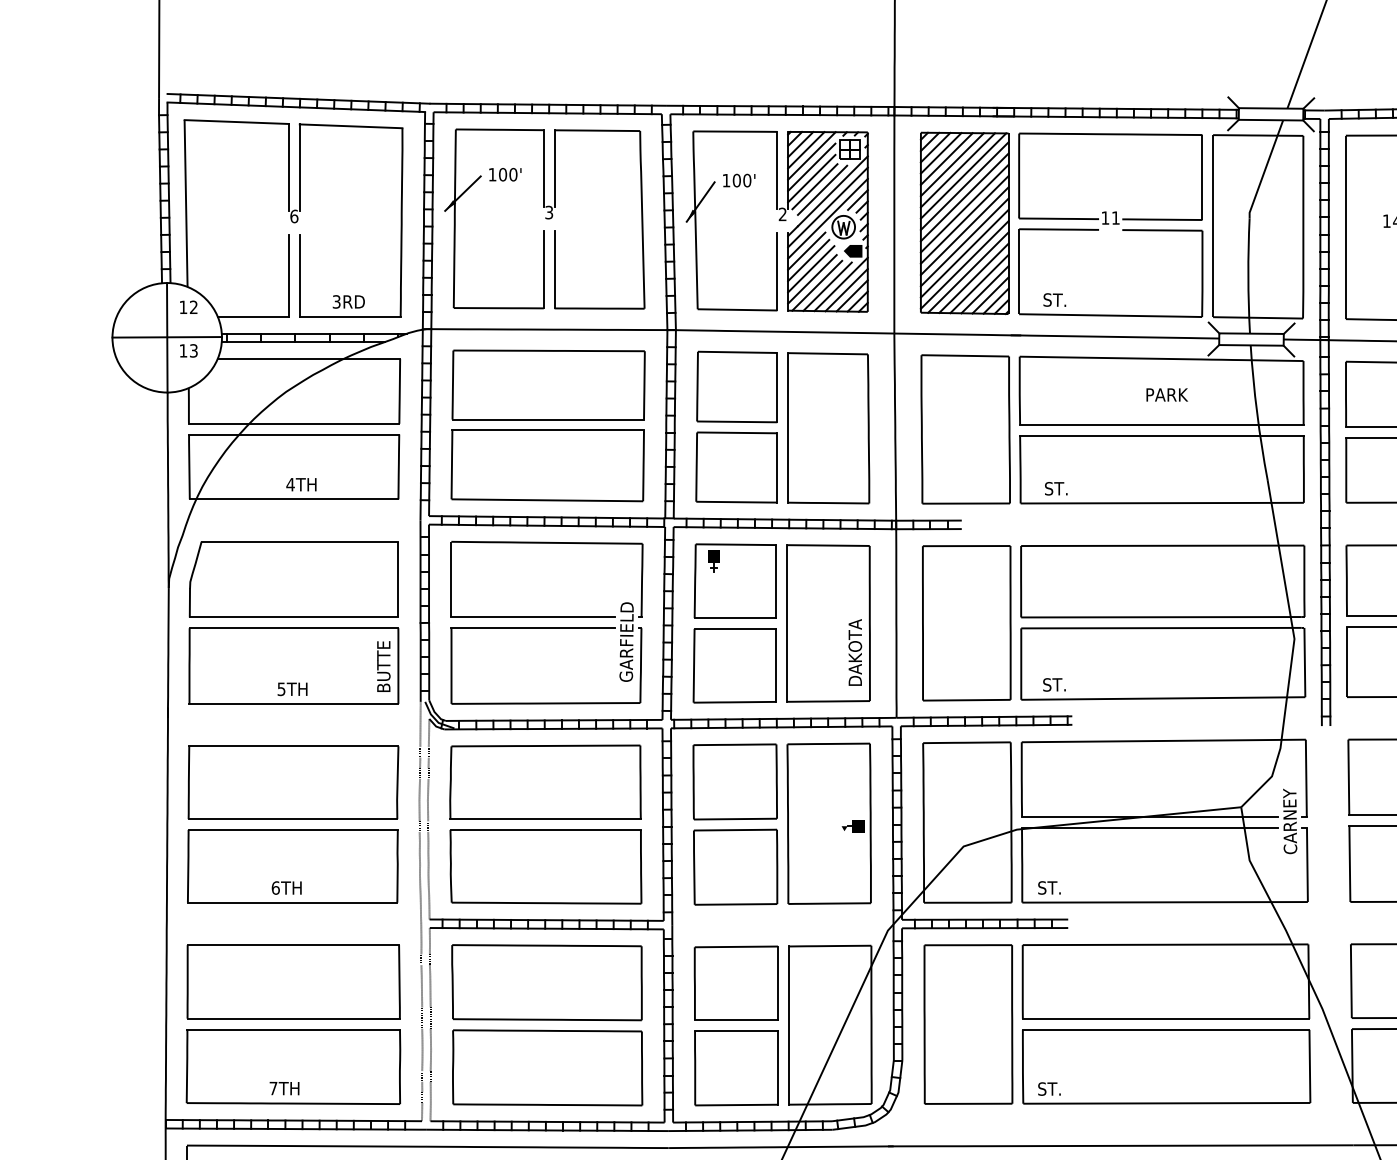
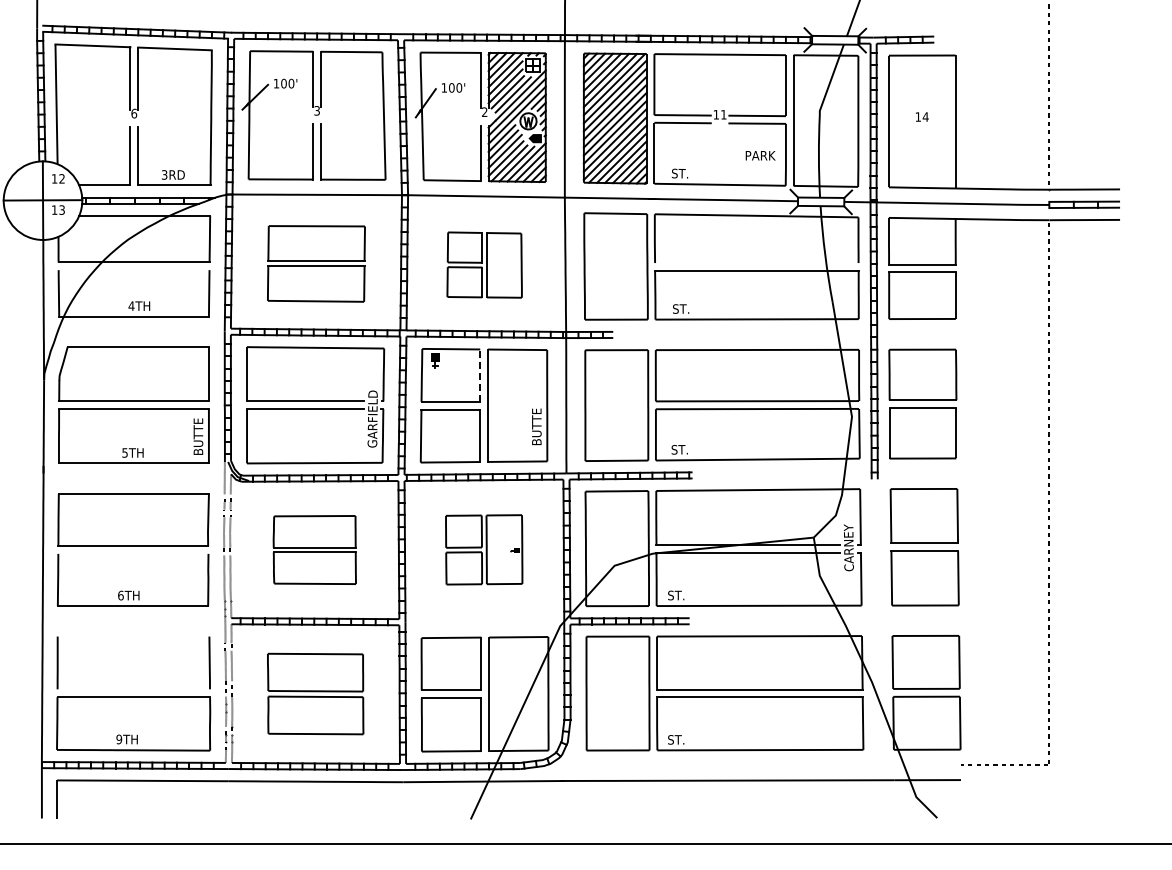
text: (1166, 394) -> (760, 155), moved
part: (548, 425) -> (316, 263), size x0.7
line: (1161, 425) -> (756, 263), removed
part: (782, 426) -> (484, 264), size x0.6
line: (293, 435) -> (133, 270), removed
line: (776, 581) -> (480, 375), solid -> dashed
text: (854, 652) -> (536, 426), DAKOTA -> BUTTE
part: (545, 823) -> (314, 549), size x0.6
part: (781, 823) -> (483, 549), size x0.6
line: (293, 829) -> (133, 553), removed
line: (293, 945) -> (133, 636), removed
line: (293, 1018) -> (133, 689), removed
part: (546, 1024) -> (315, 693), size x0.7
text: (273, 1088) -> (119, 739), 7TH -> 9TH

